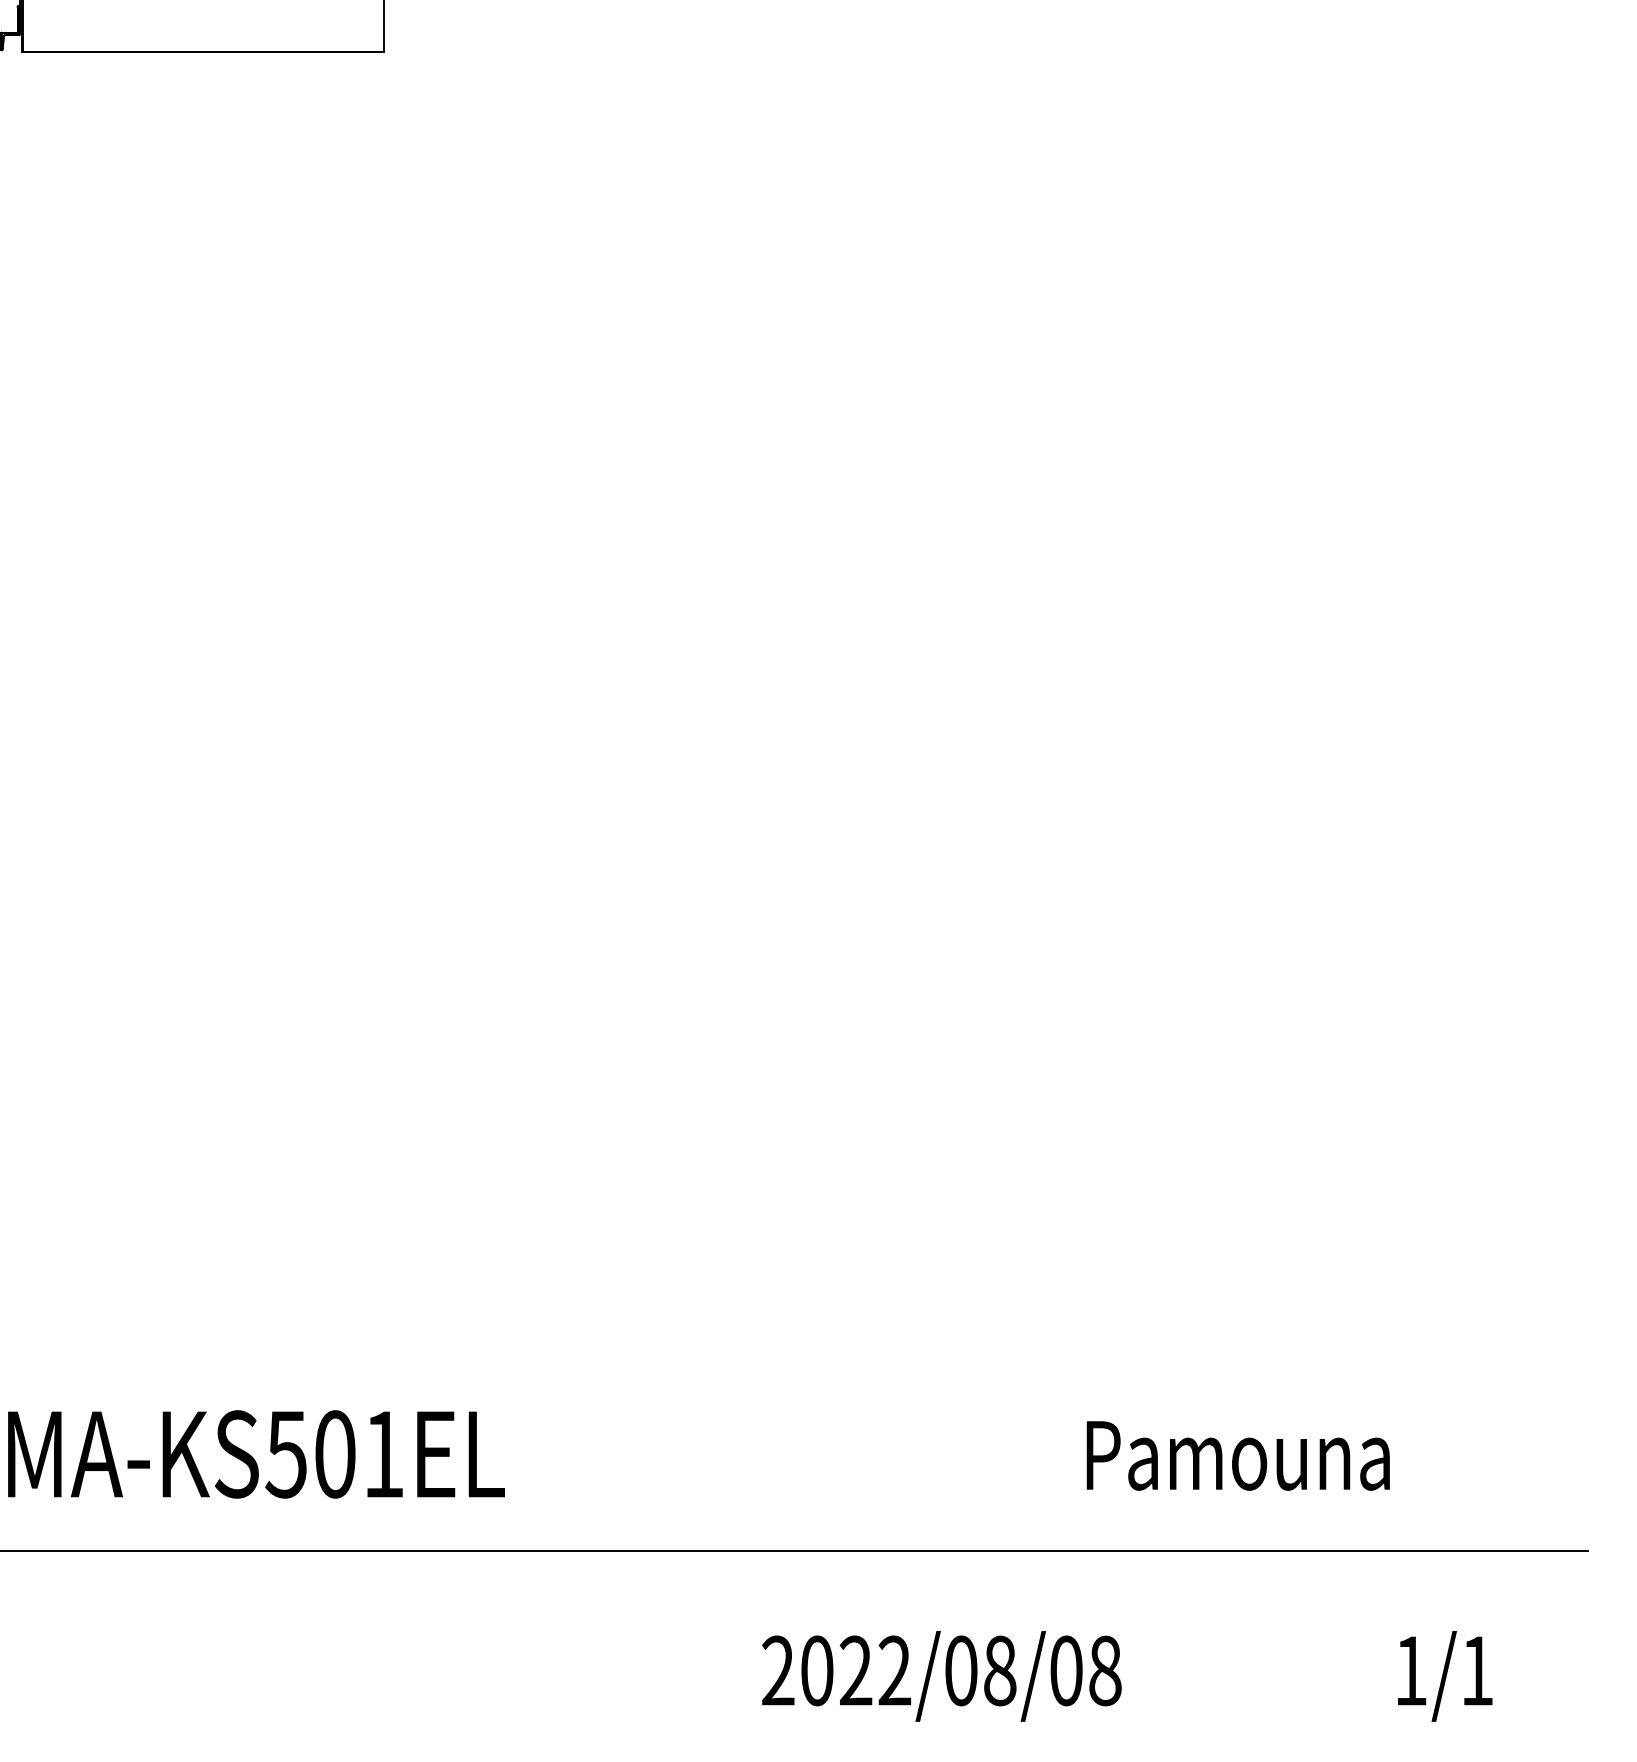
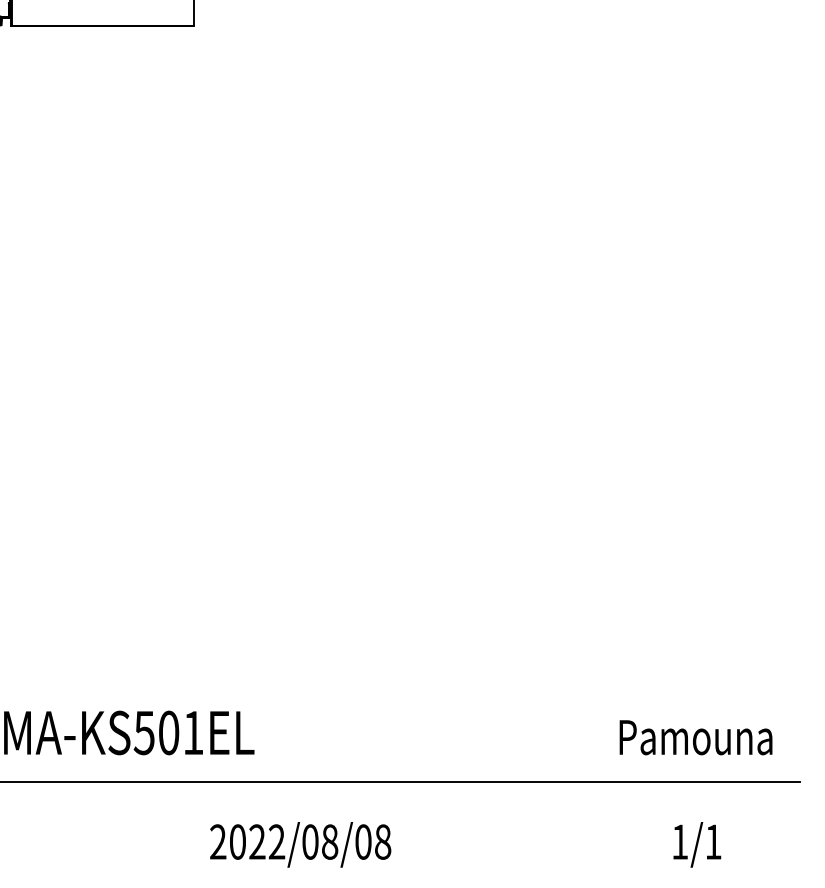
text: (1237, 1455) -> (695, 737), moved
text: (941, 1675) -> (300, 844), moved
text: (1445, 1675) -> (697, 844), moved

